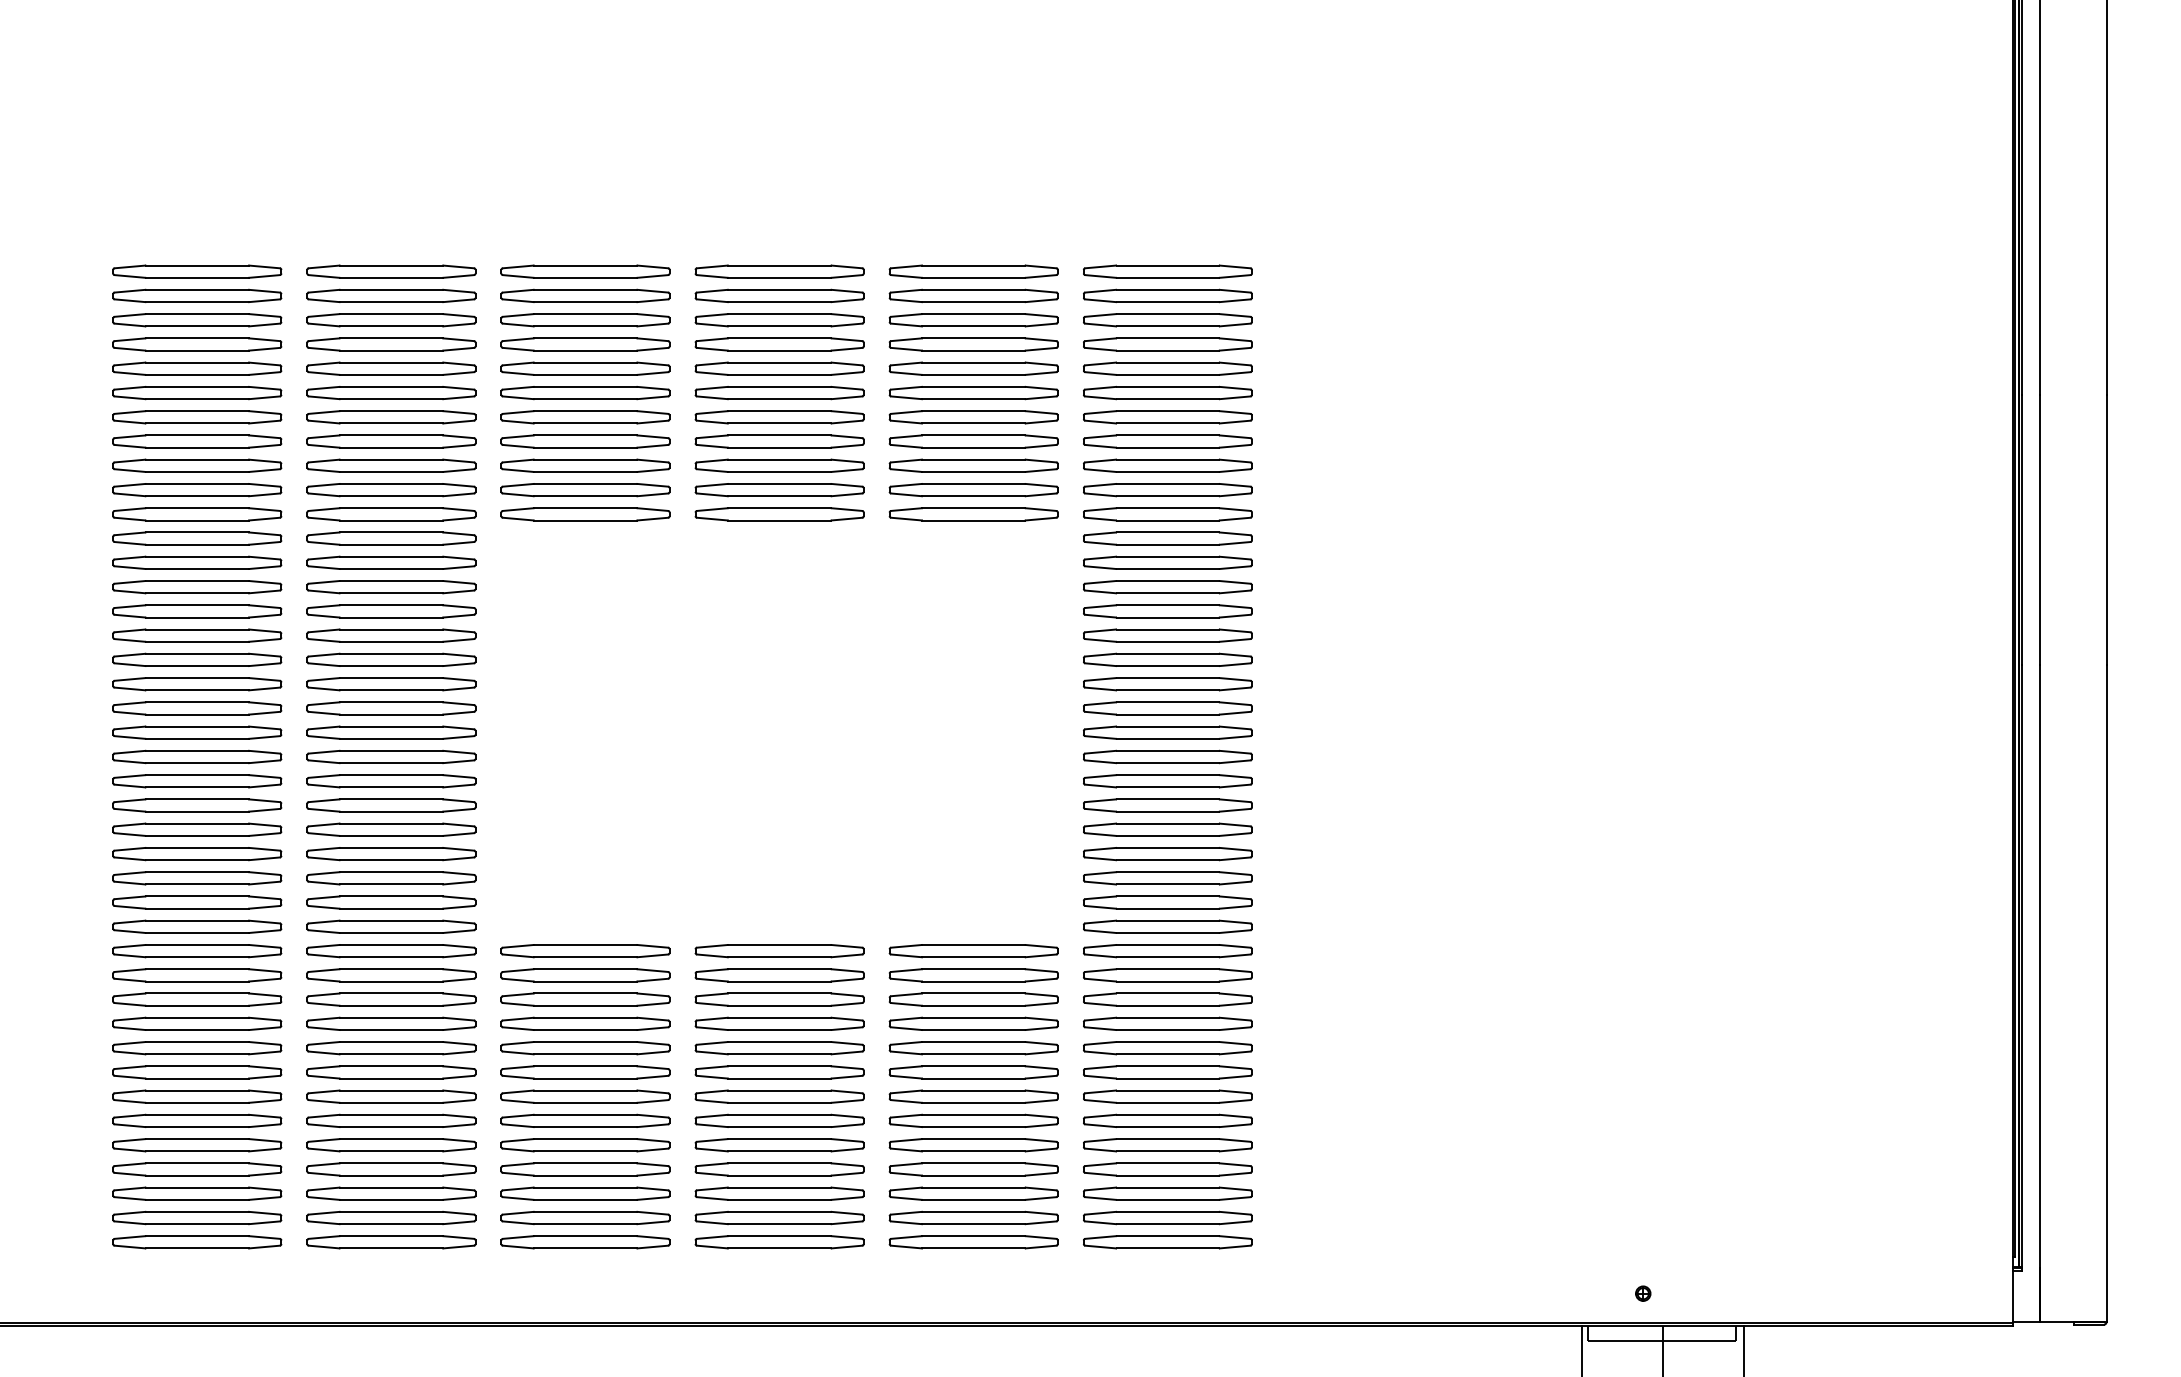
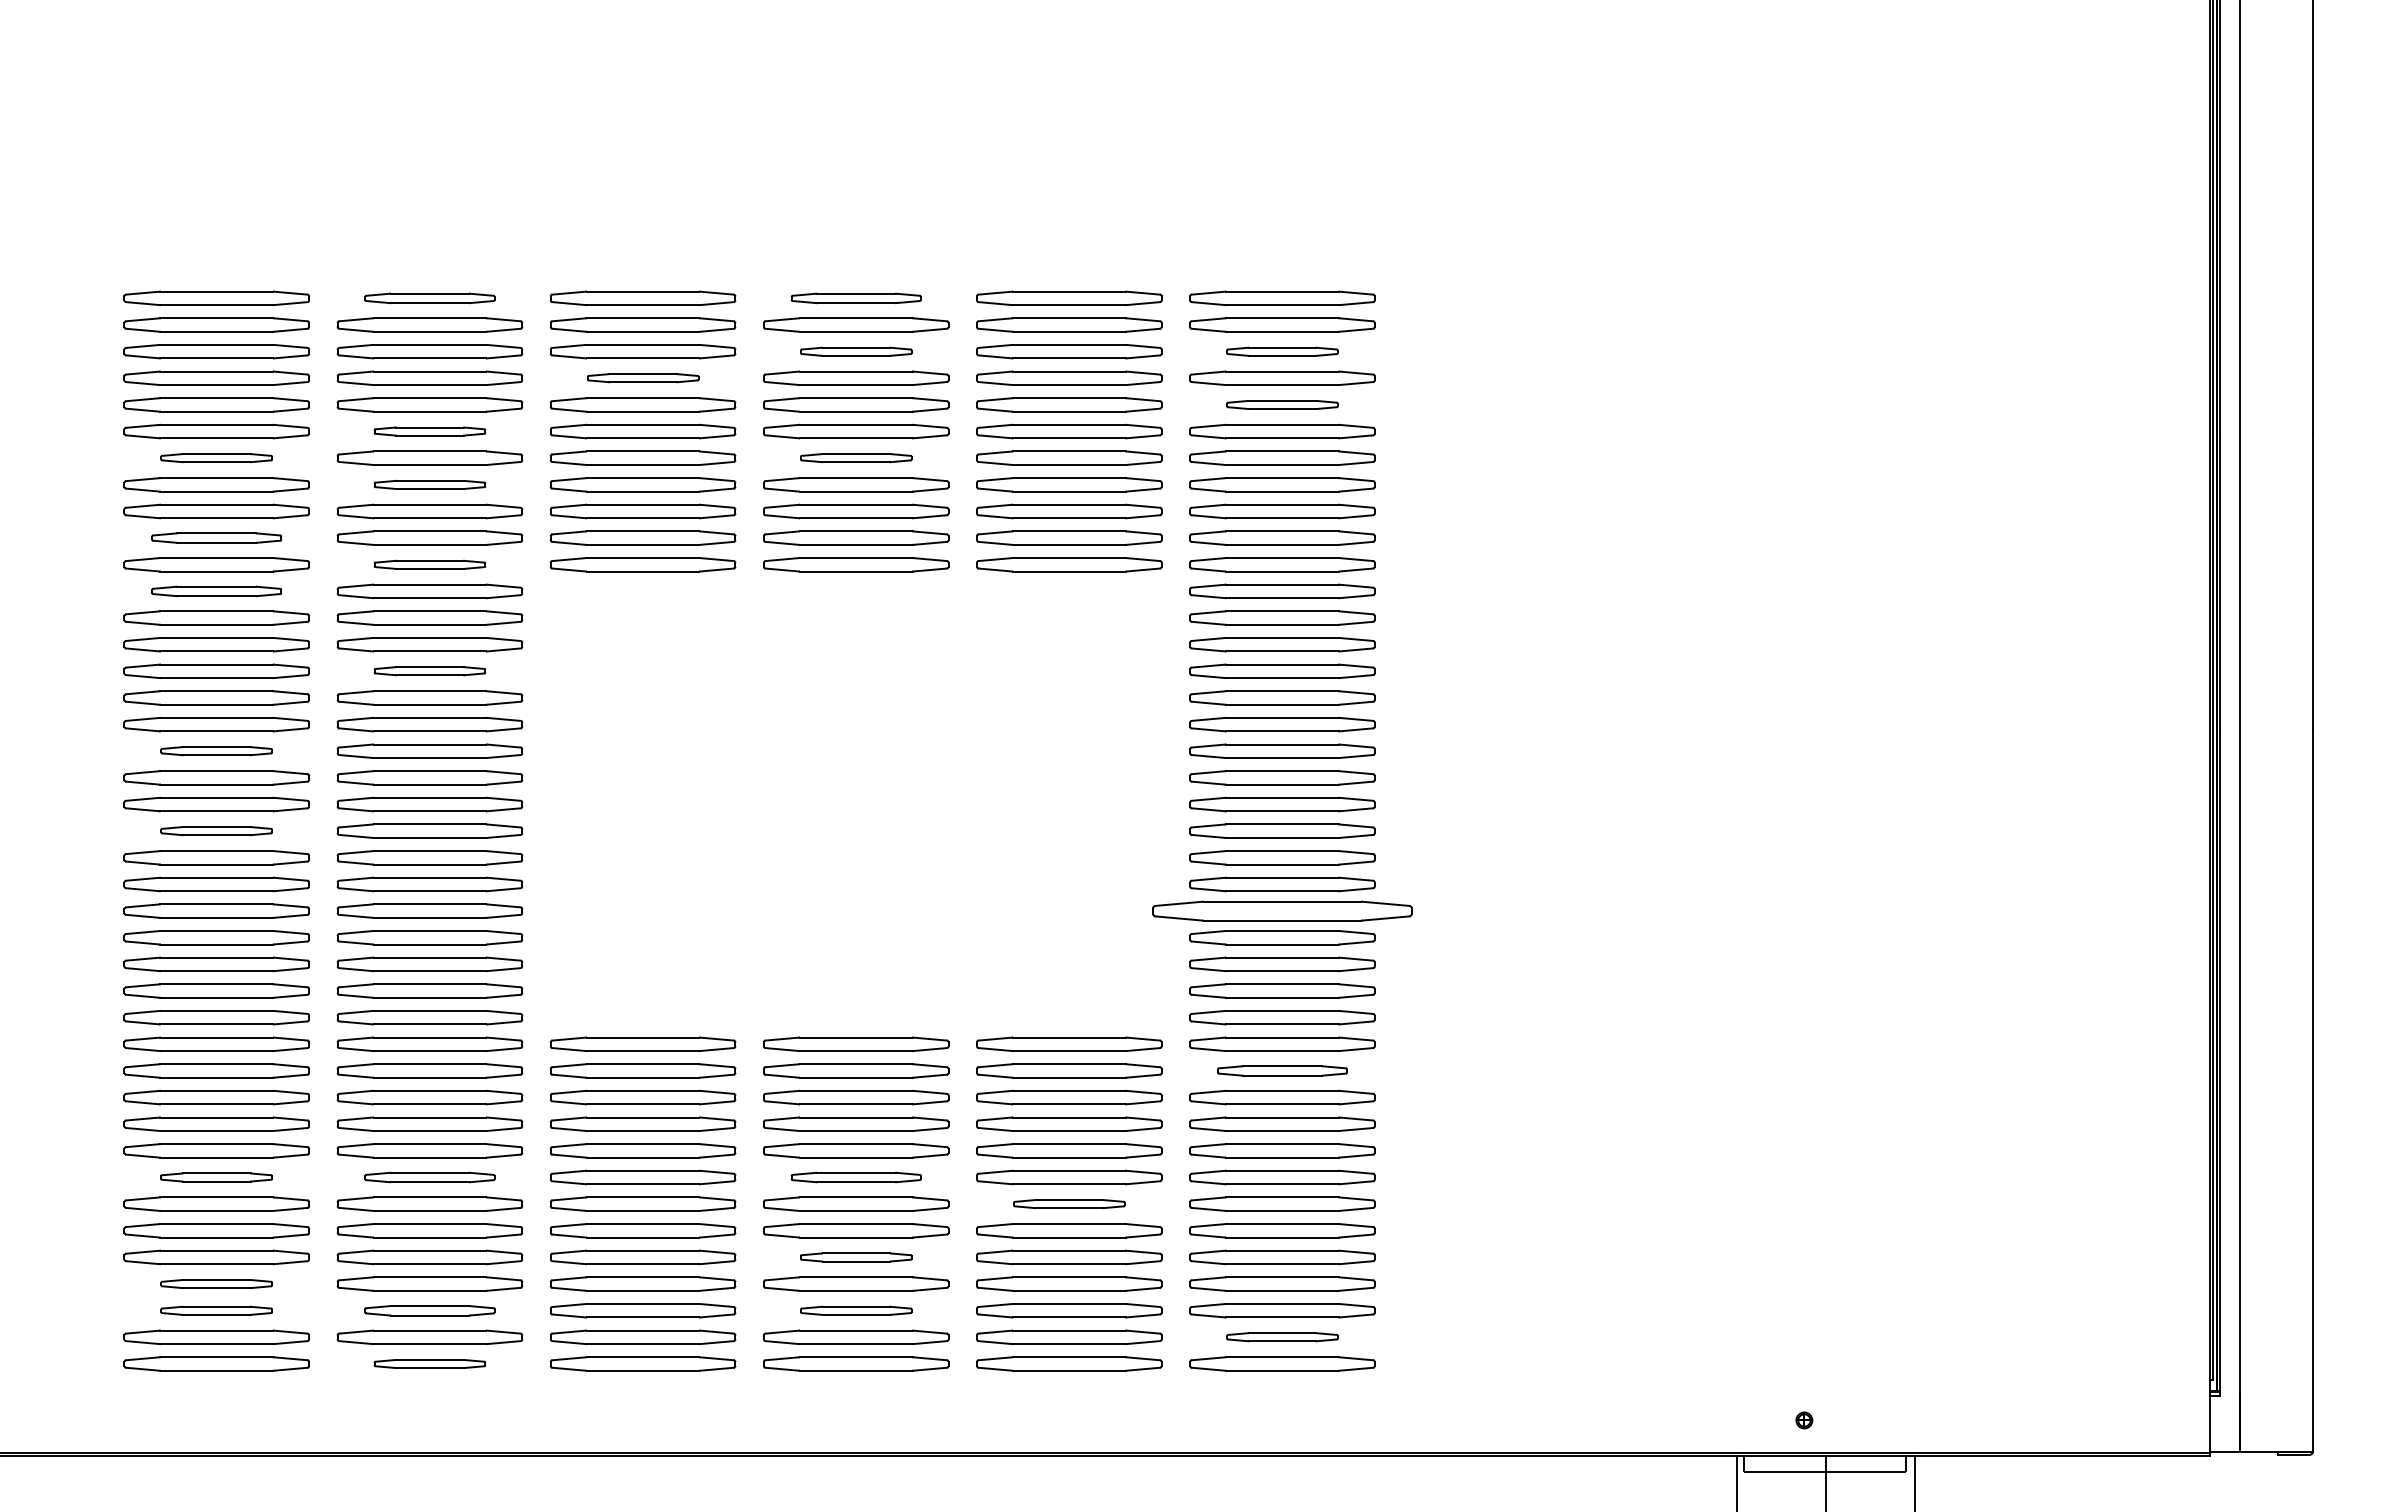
part: (391, 271) -> (429, 298), size x0.7
part: (779, 271) -> (856, 298), size x0.7
part: (779, 320) -> (856, 351), size x0.6
part: (1167, 320) -> (1282, 351), size x0.6
part: (585, 343) -> (643, 377), size x0.6
part: (1167, 368) -> (1282, 404), size x0.6
part: (391, 392) -> (429, 431), size x0.6
part: (197, 416) -> (216, 457), size x0.6
part: (779, 416) -> (856, 457), size x0.6
part: (391, 441) -> (429, 484), size x0.6
part: (197, 489) -> (216, 537), size x0.7
part: (391, 514) -> (429, 564), size x0.6
part: (197, 538) -> (216, 591), size x0.7
part: (391, 610) -> (429, 670), size x0.6
part: (197, 683) -> (216, 750), size x0.6
part: (197, 756) -> (216, 830), size x0.6
part: (1167, 829) -> (1282, 910), size x1.4
part: (1167, 974) -> (1282, 1070), size x0.7
part: (197, 1072) -> (216, 1177), size x0.6
part: (391, 1072) -> (429, 1177), size x0.7
part: (779, 1072) -> (856, 1177), size x0.7
part: (973, 1096) -> (1069, 1203), size x0.6
part: (779, 1145) -> (856, 1257), size x0.6
part: (197, 1168) -> (216, 1283), size x0.6
part: (197, 1193) -> (216, 1310), size x0.6
part: (391, 1193) -> (429, 1310), size x0.7
part: (779, 1193) -> (856, 1310), size x0.6
part: (1167, 1217) -> (1282, 1336), size x0.6
part: (391, 1241) -> (429, 1363), size x0.6

